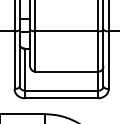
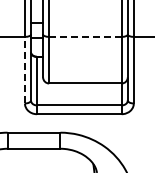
line: (66, 31) -> (84, 36), solid -> dashed
line: (14, 59) -> (24, 69), solid -> dashed

